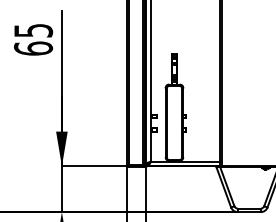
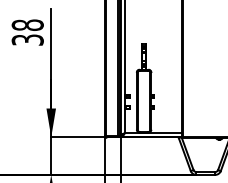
text: (33, 39) -> (27, 32), 65 -> 38

